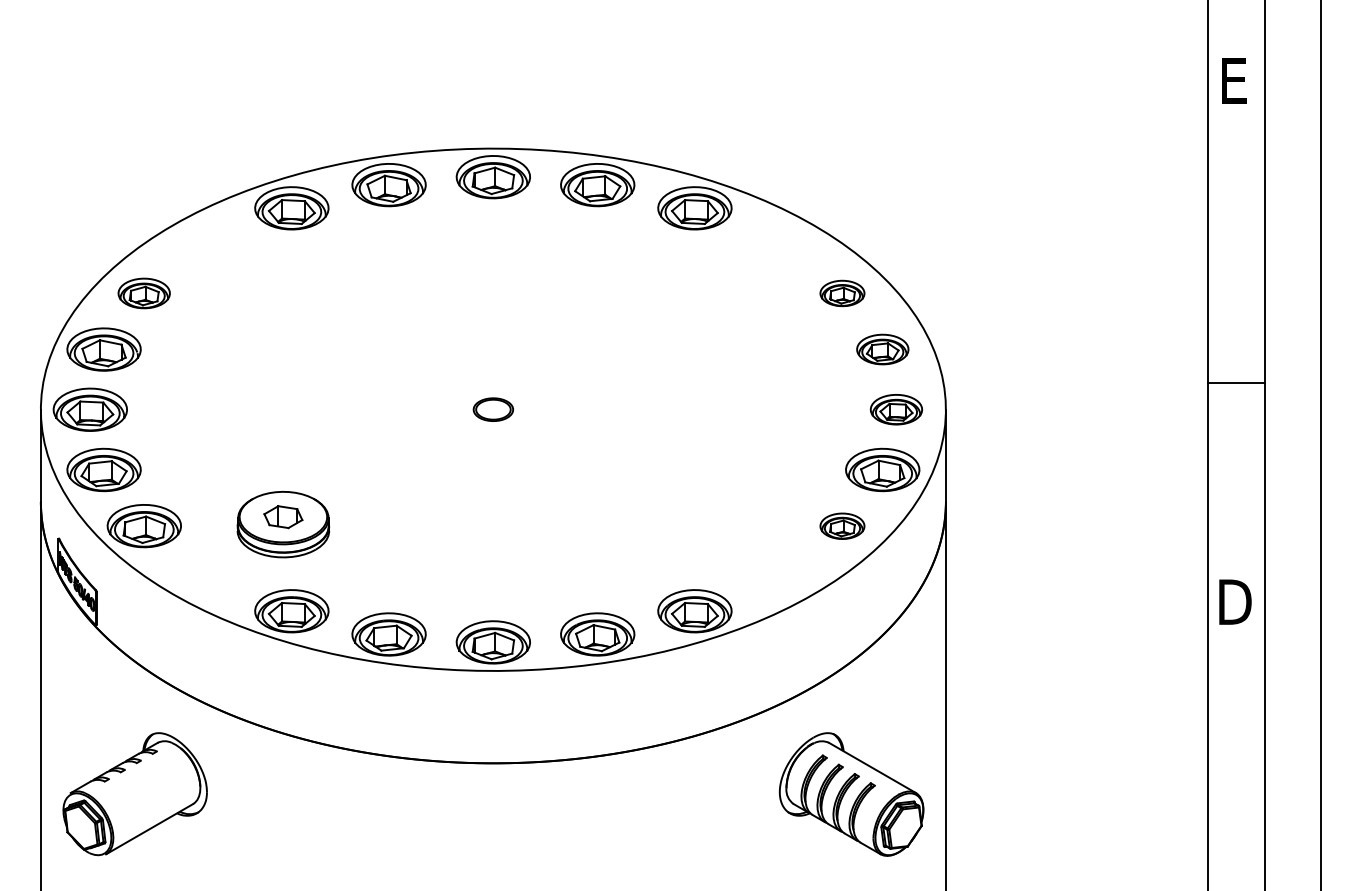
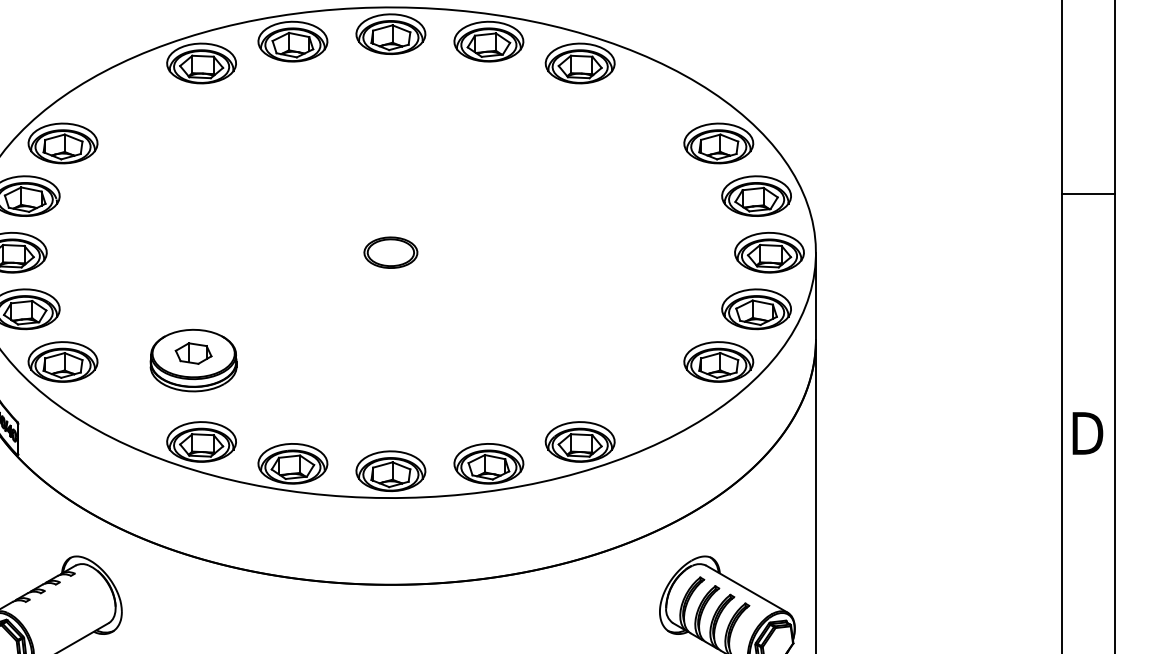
part: (143, 293) -> (62, 143), size x1.43
part: (842, 293) -> (718, 143), size x1.67
part: (882, 349) -> (756, 196), size x1.43
line: (1236, 383) -> (1088, 194), moved
part: (493, 409) -> (391, 252), size x1.43
part: (896, 409) -> (769, 252), size x1.43
part: (842, 526) -> (718, 362), size x1.67

